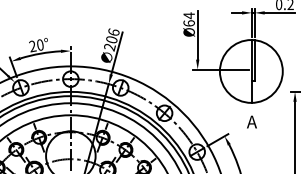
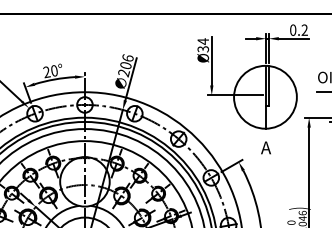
text: (188, 23) -> (202, 49), Ø64 -> Ø34

